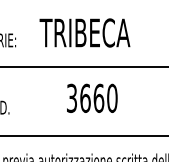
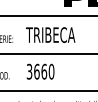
text: (92, 97) -> (40, 71), moved

